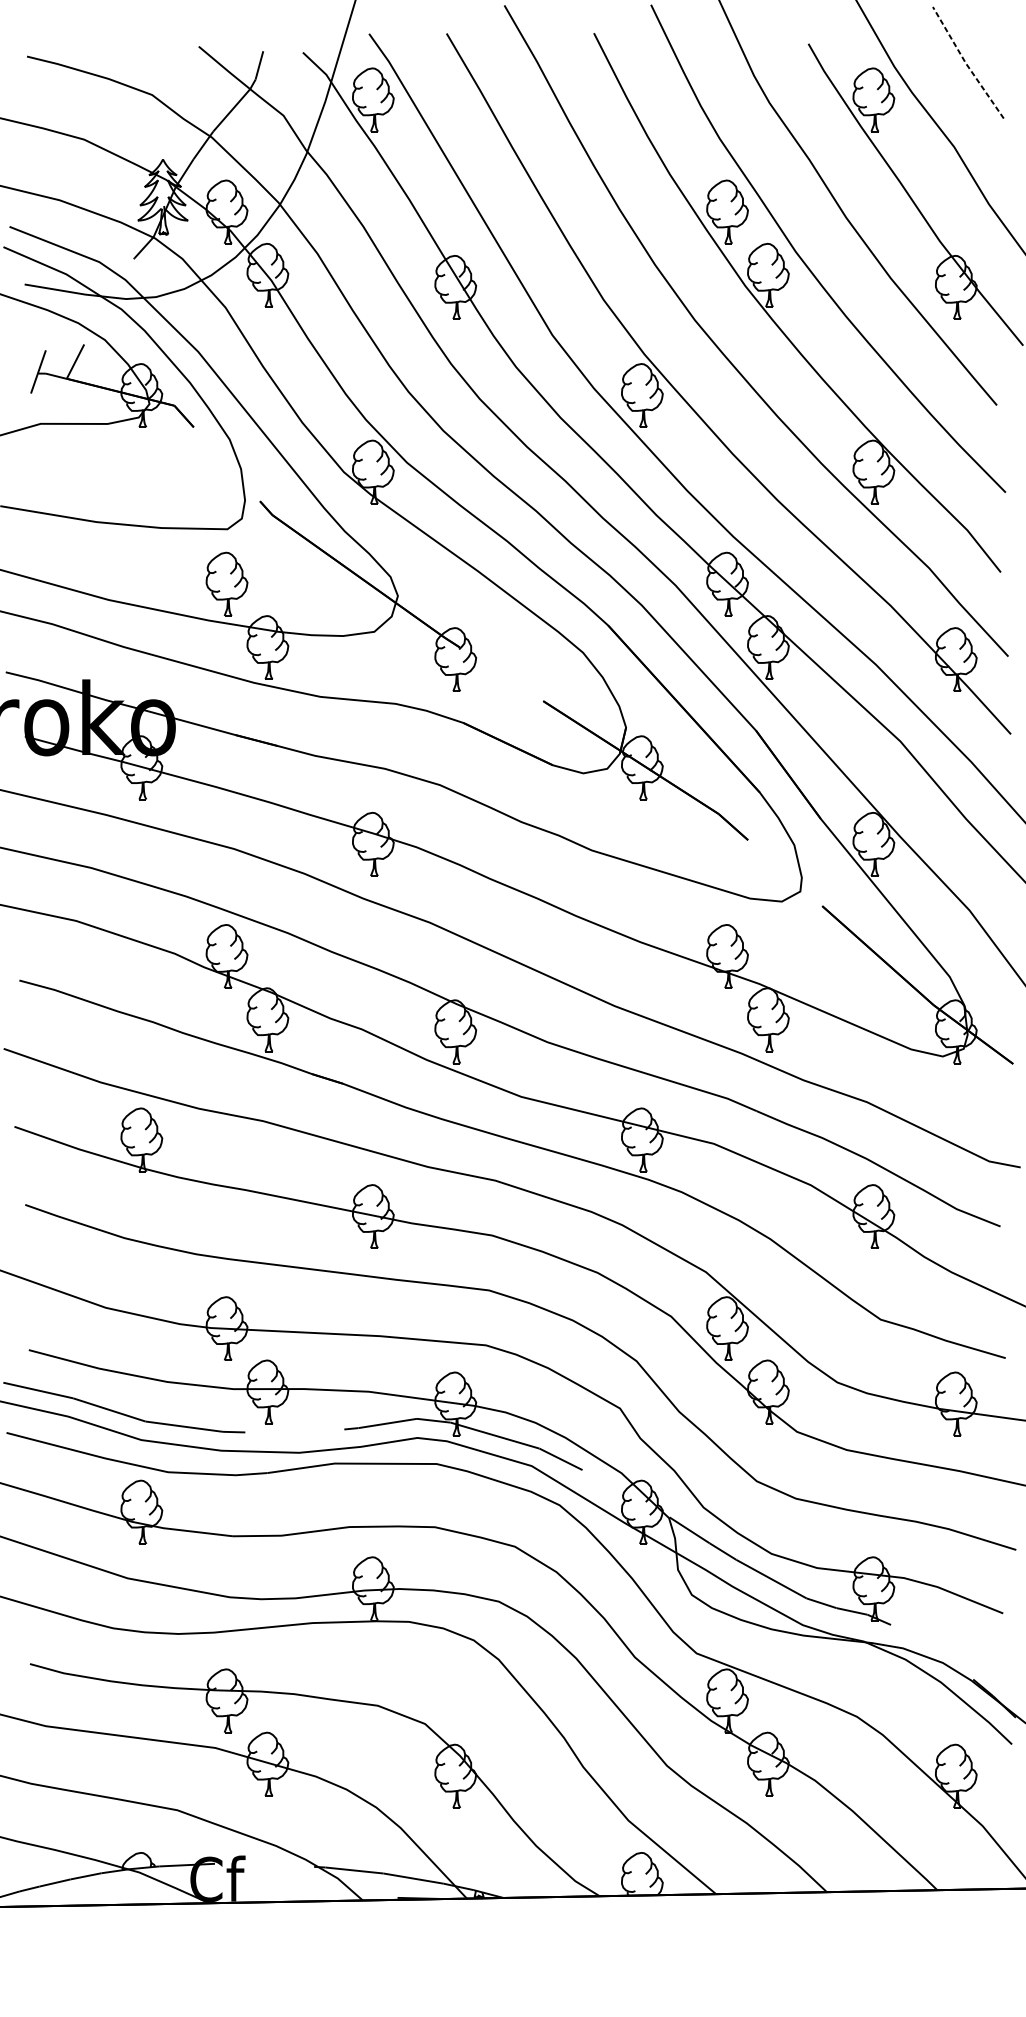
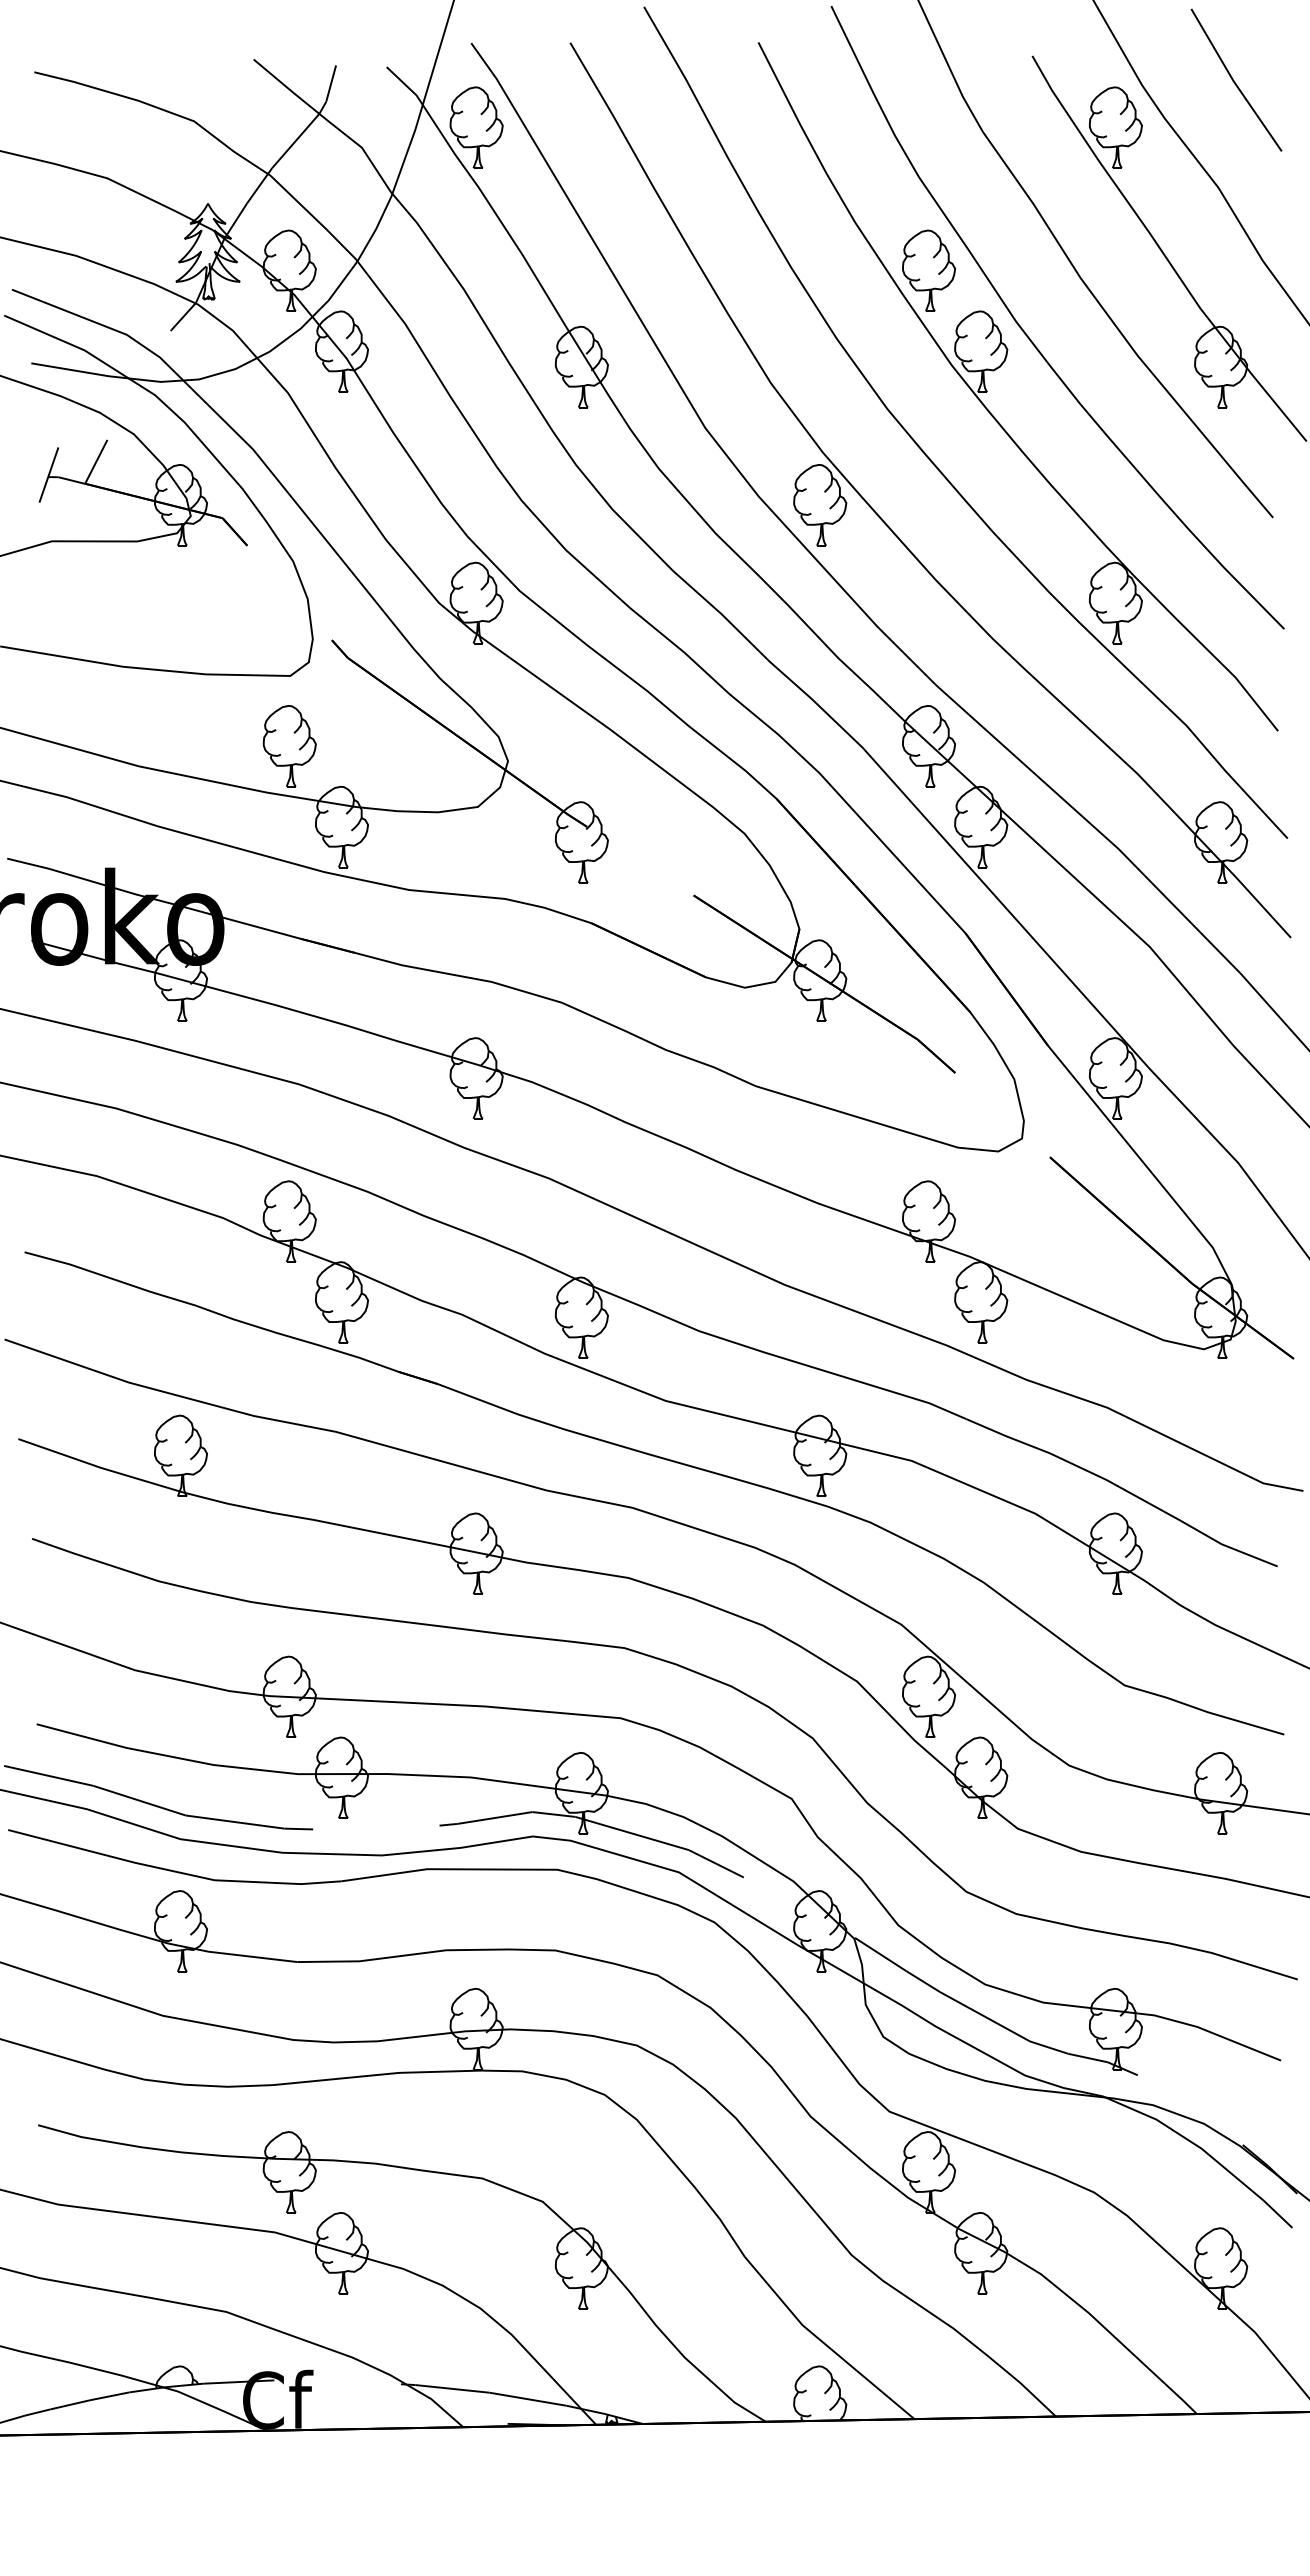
line: (965, 63) -> (1233, 81), dashed -> solid

